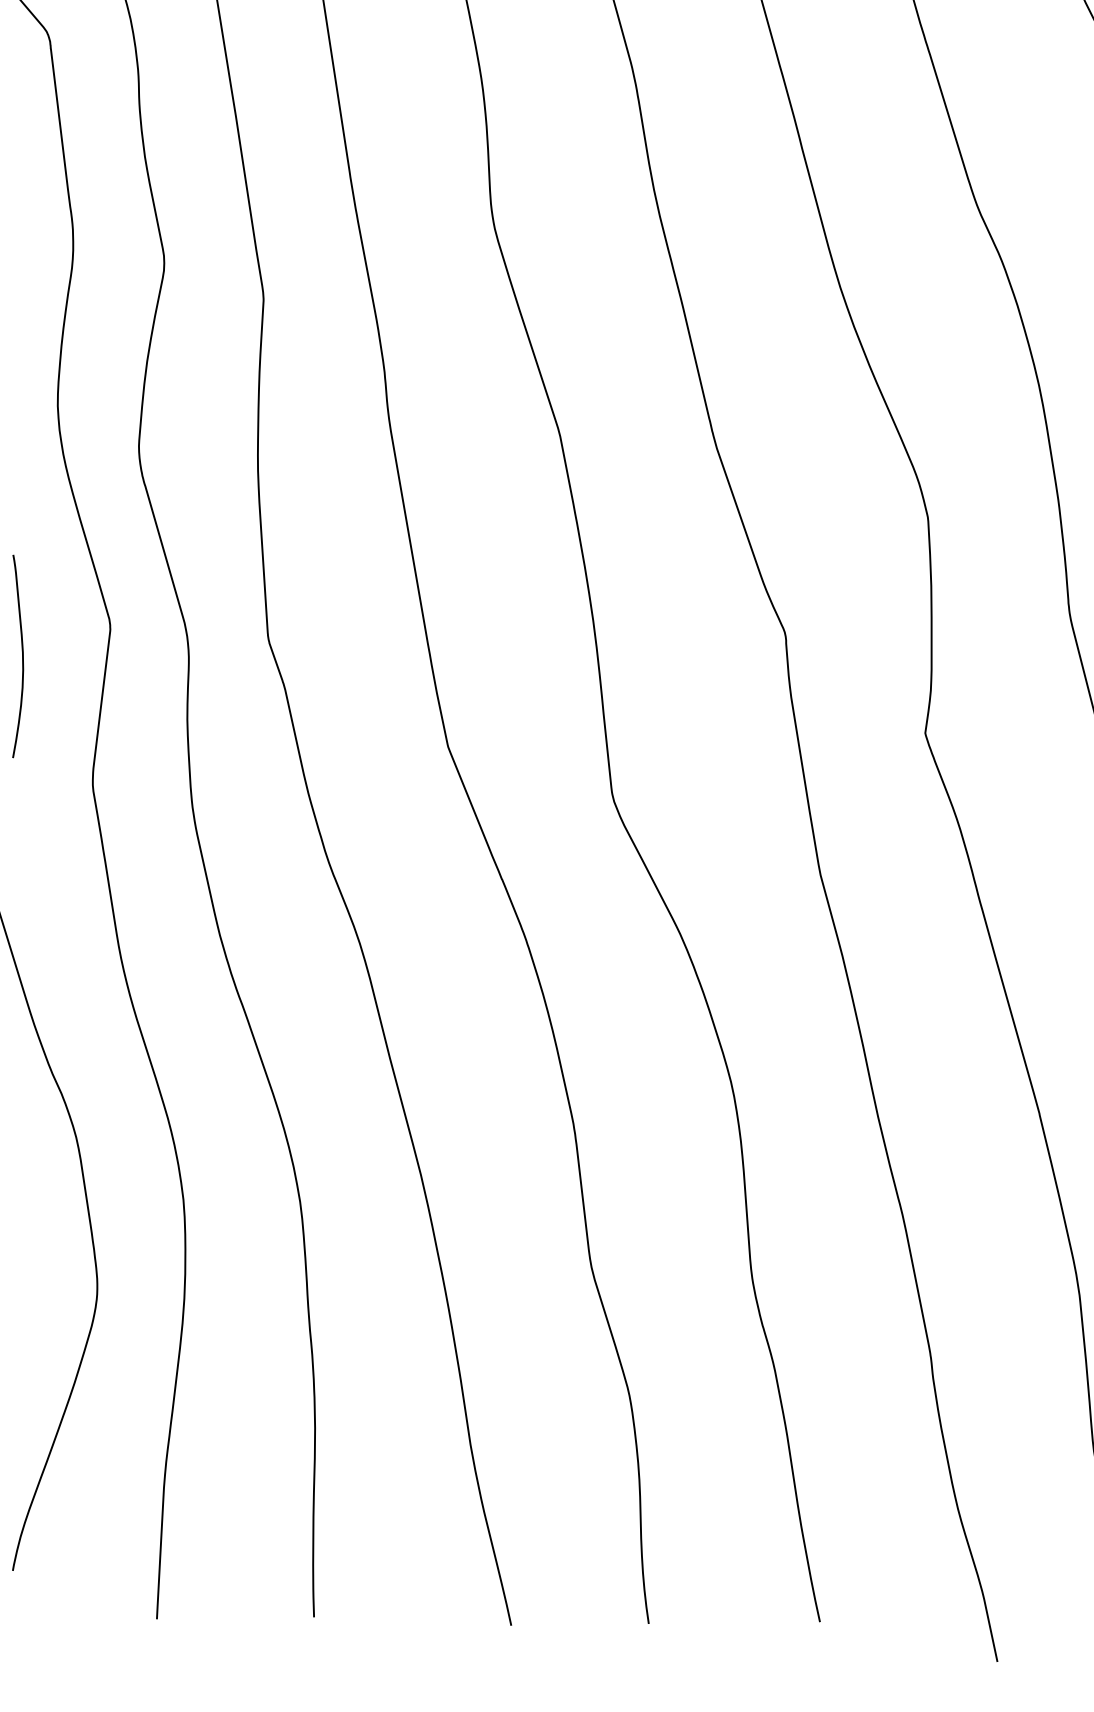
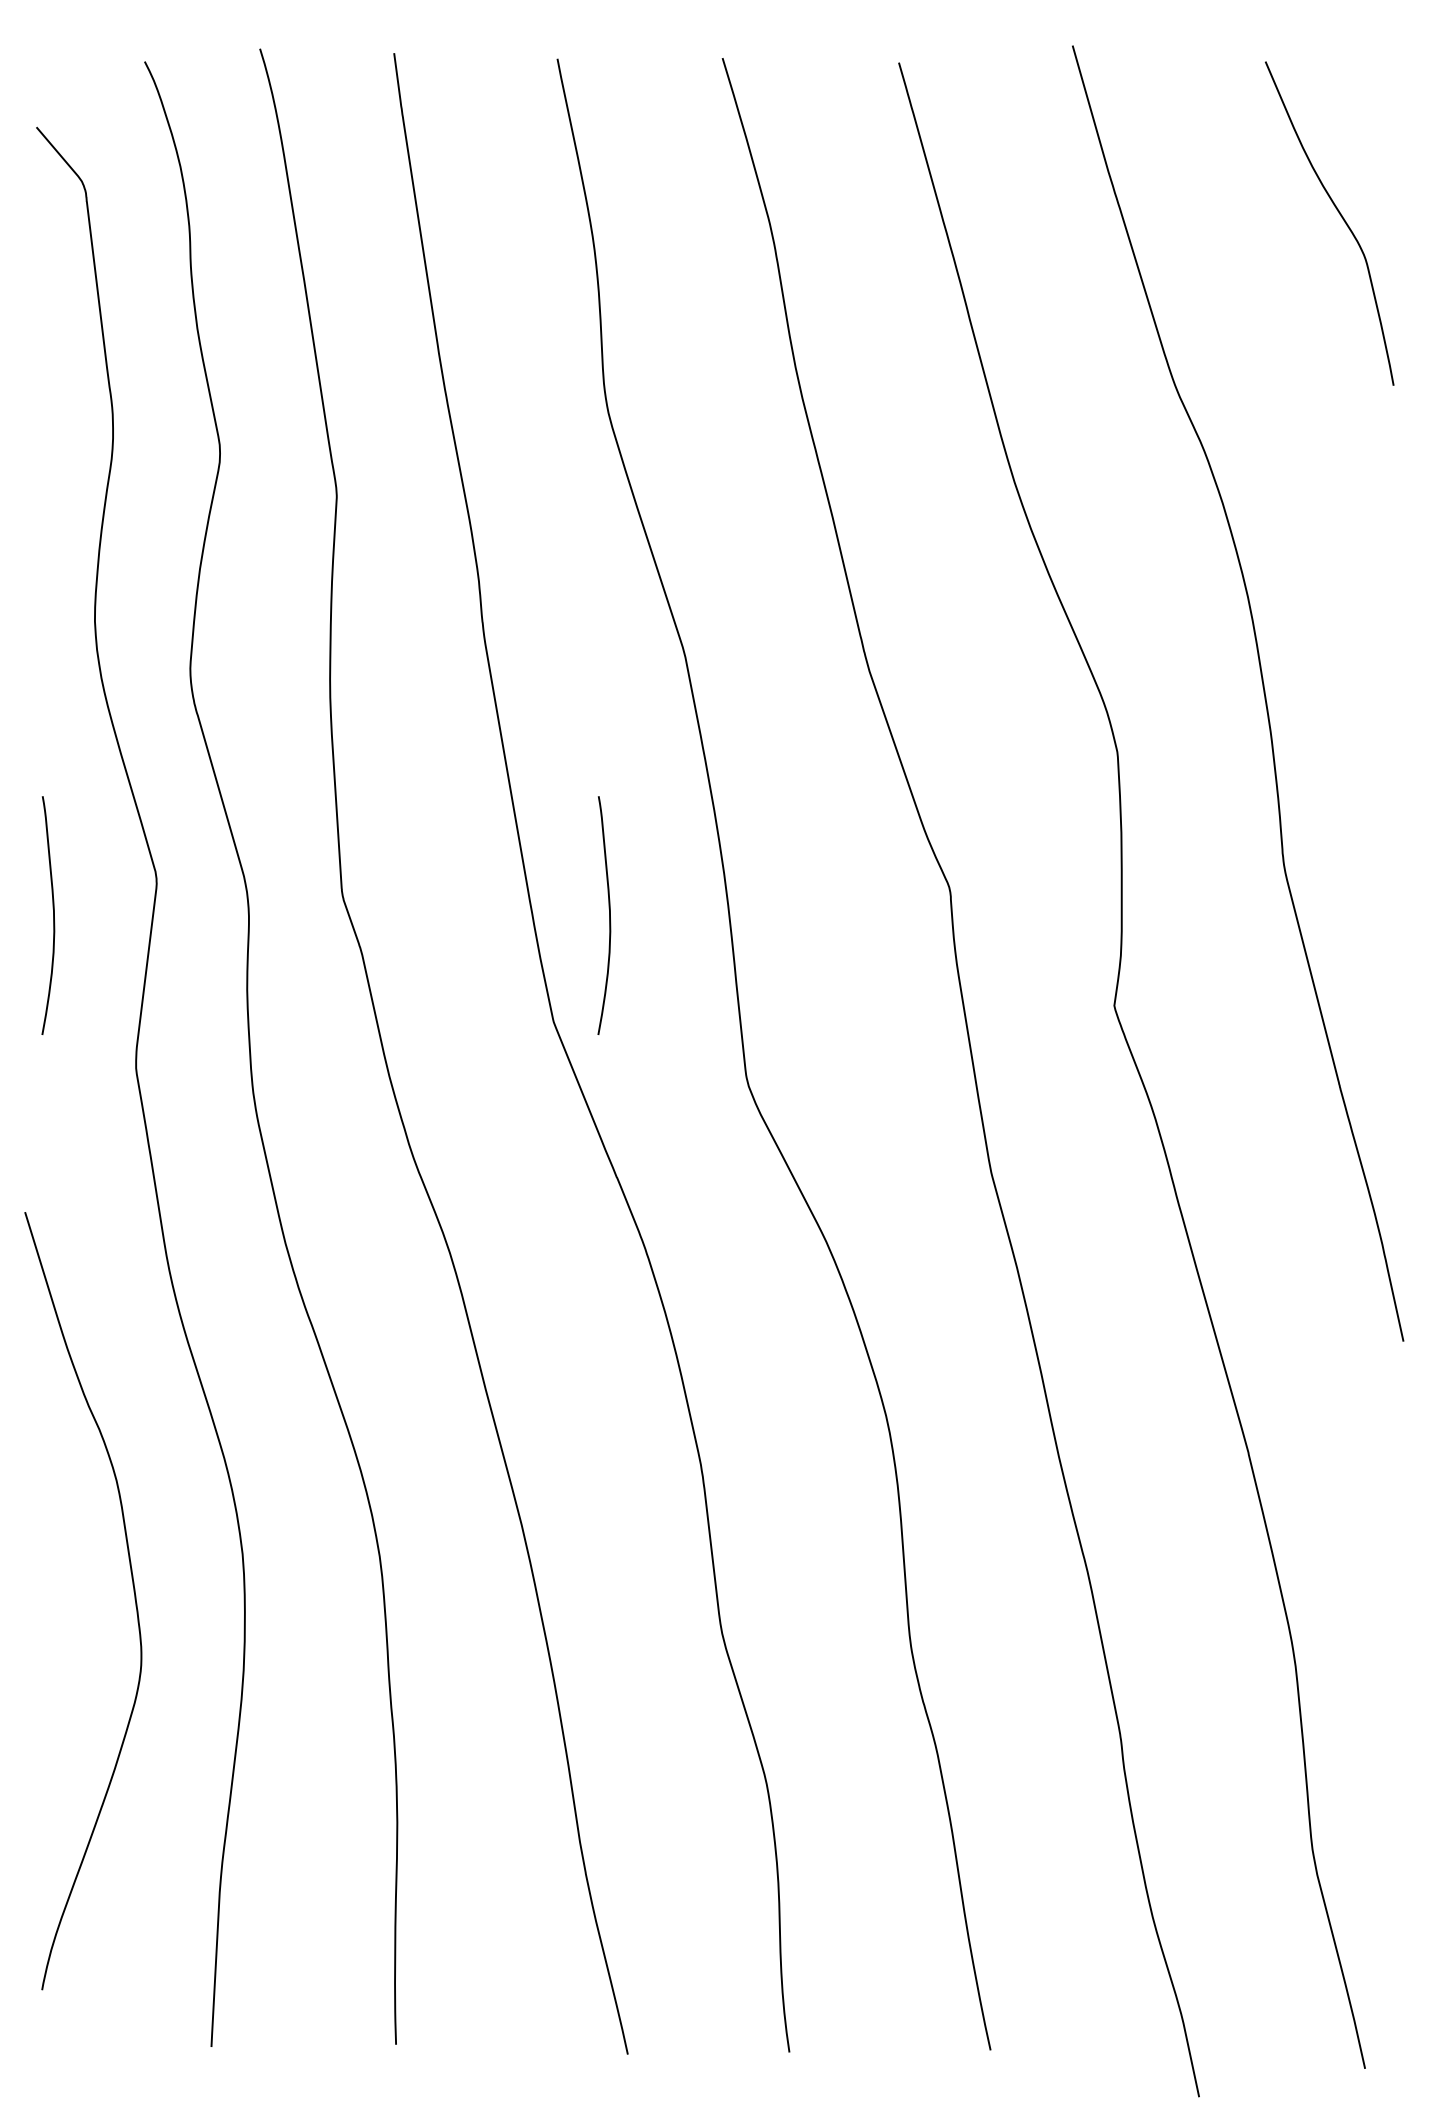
curve: (495, 656) -> (609, 915), added

